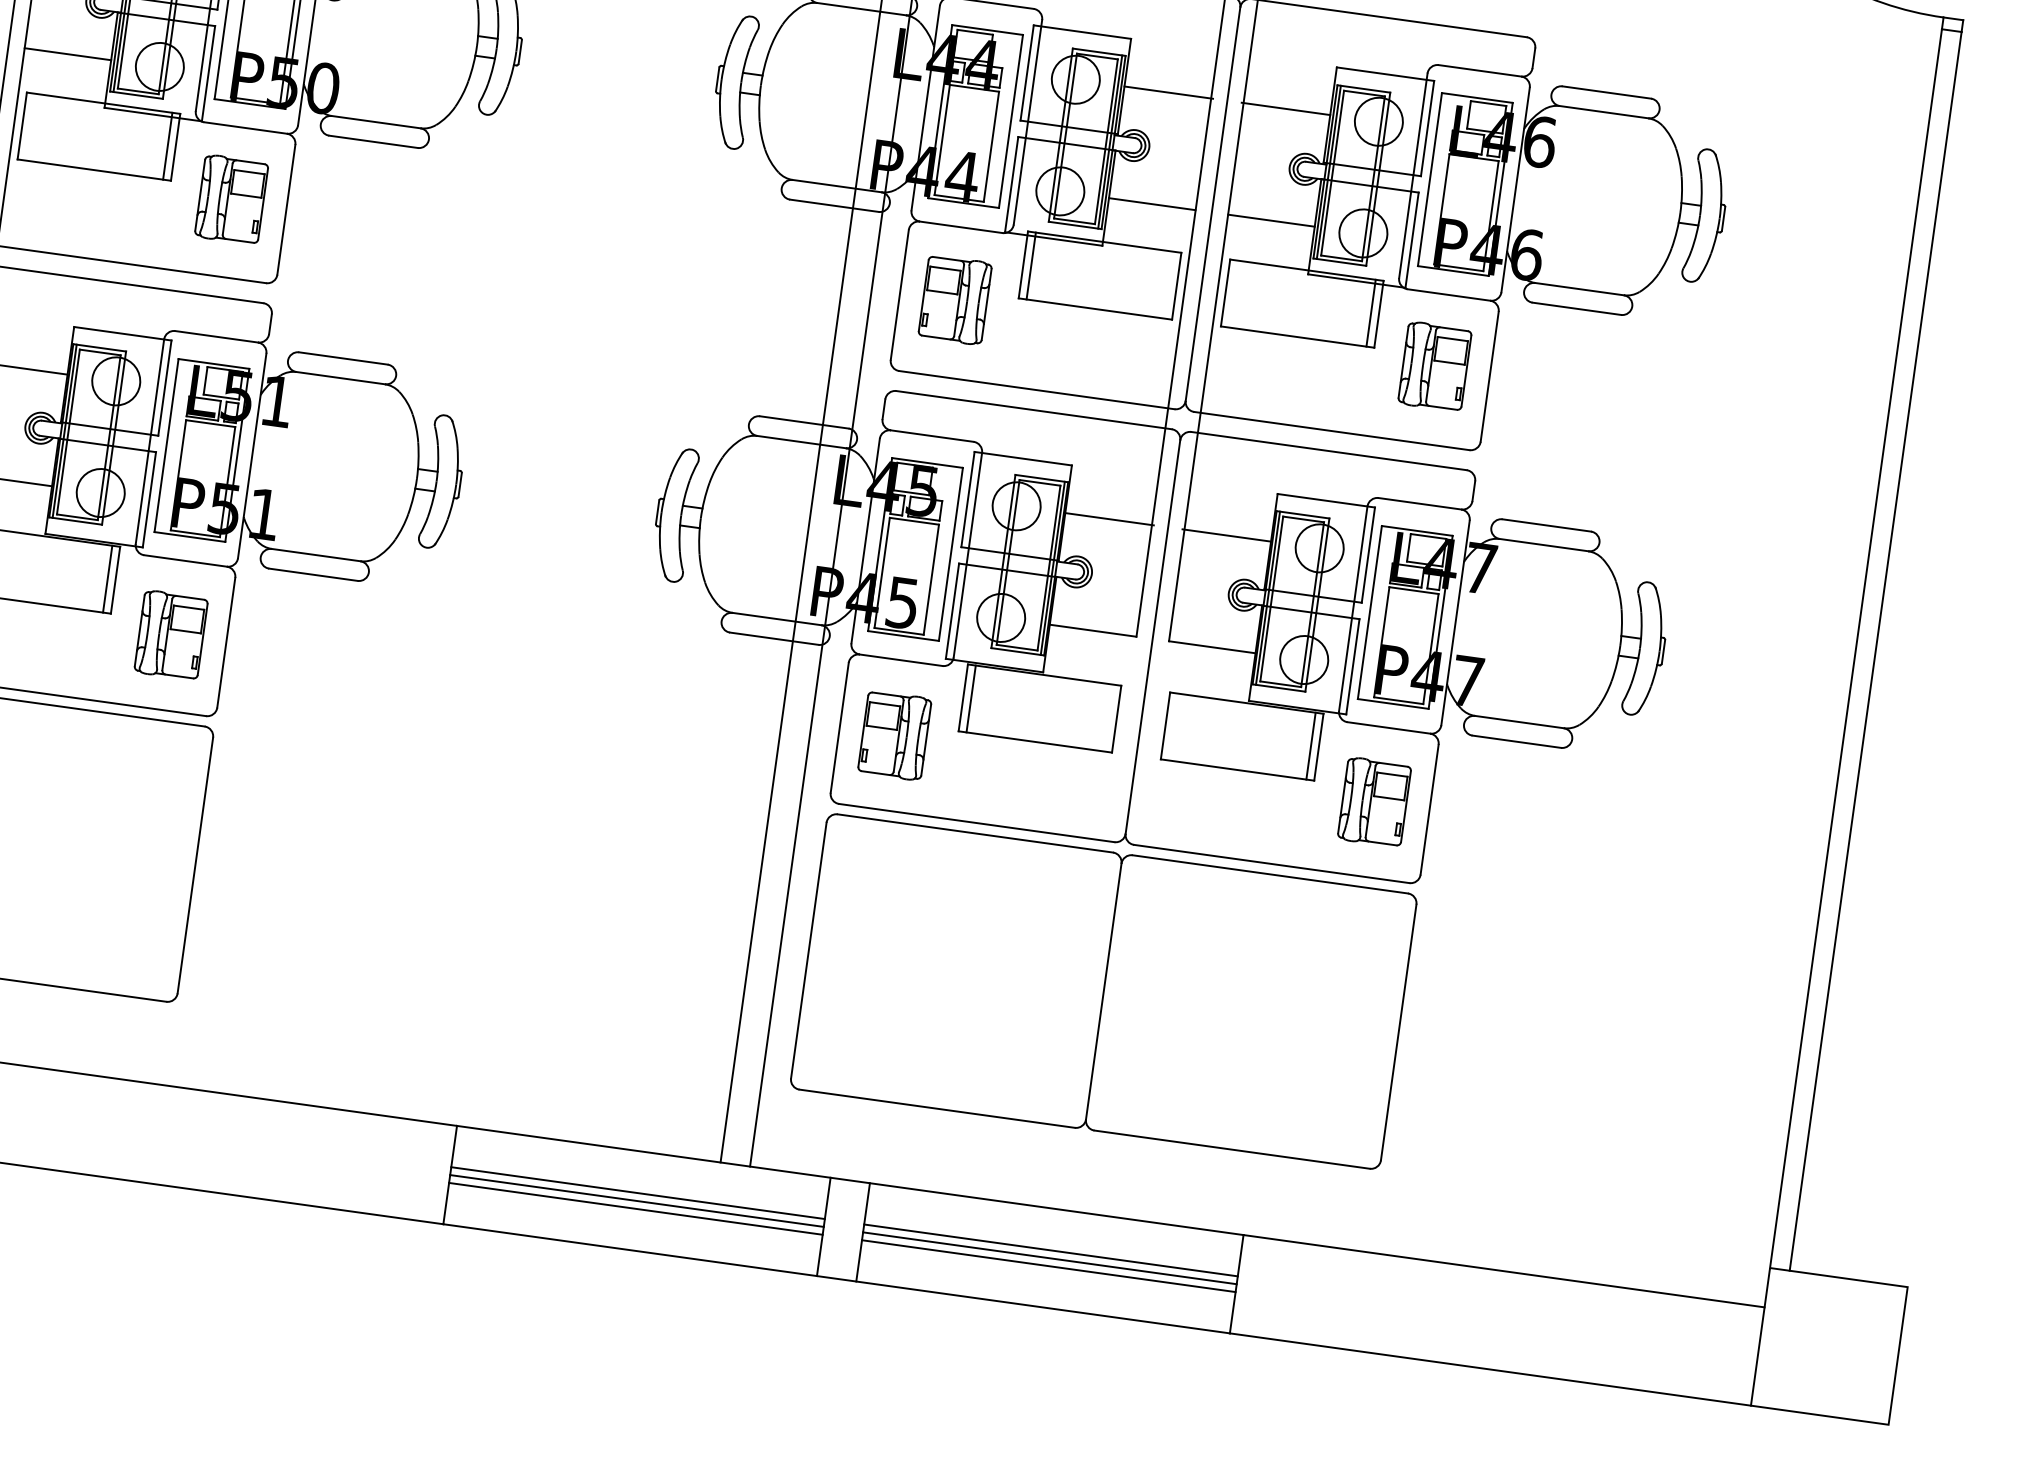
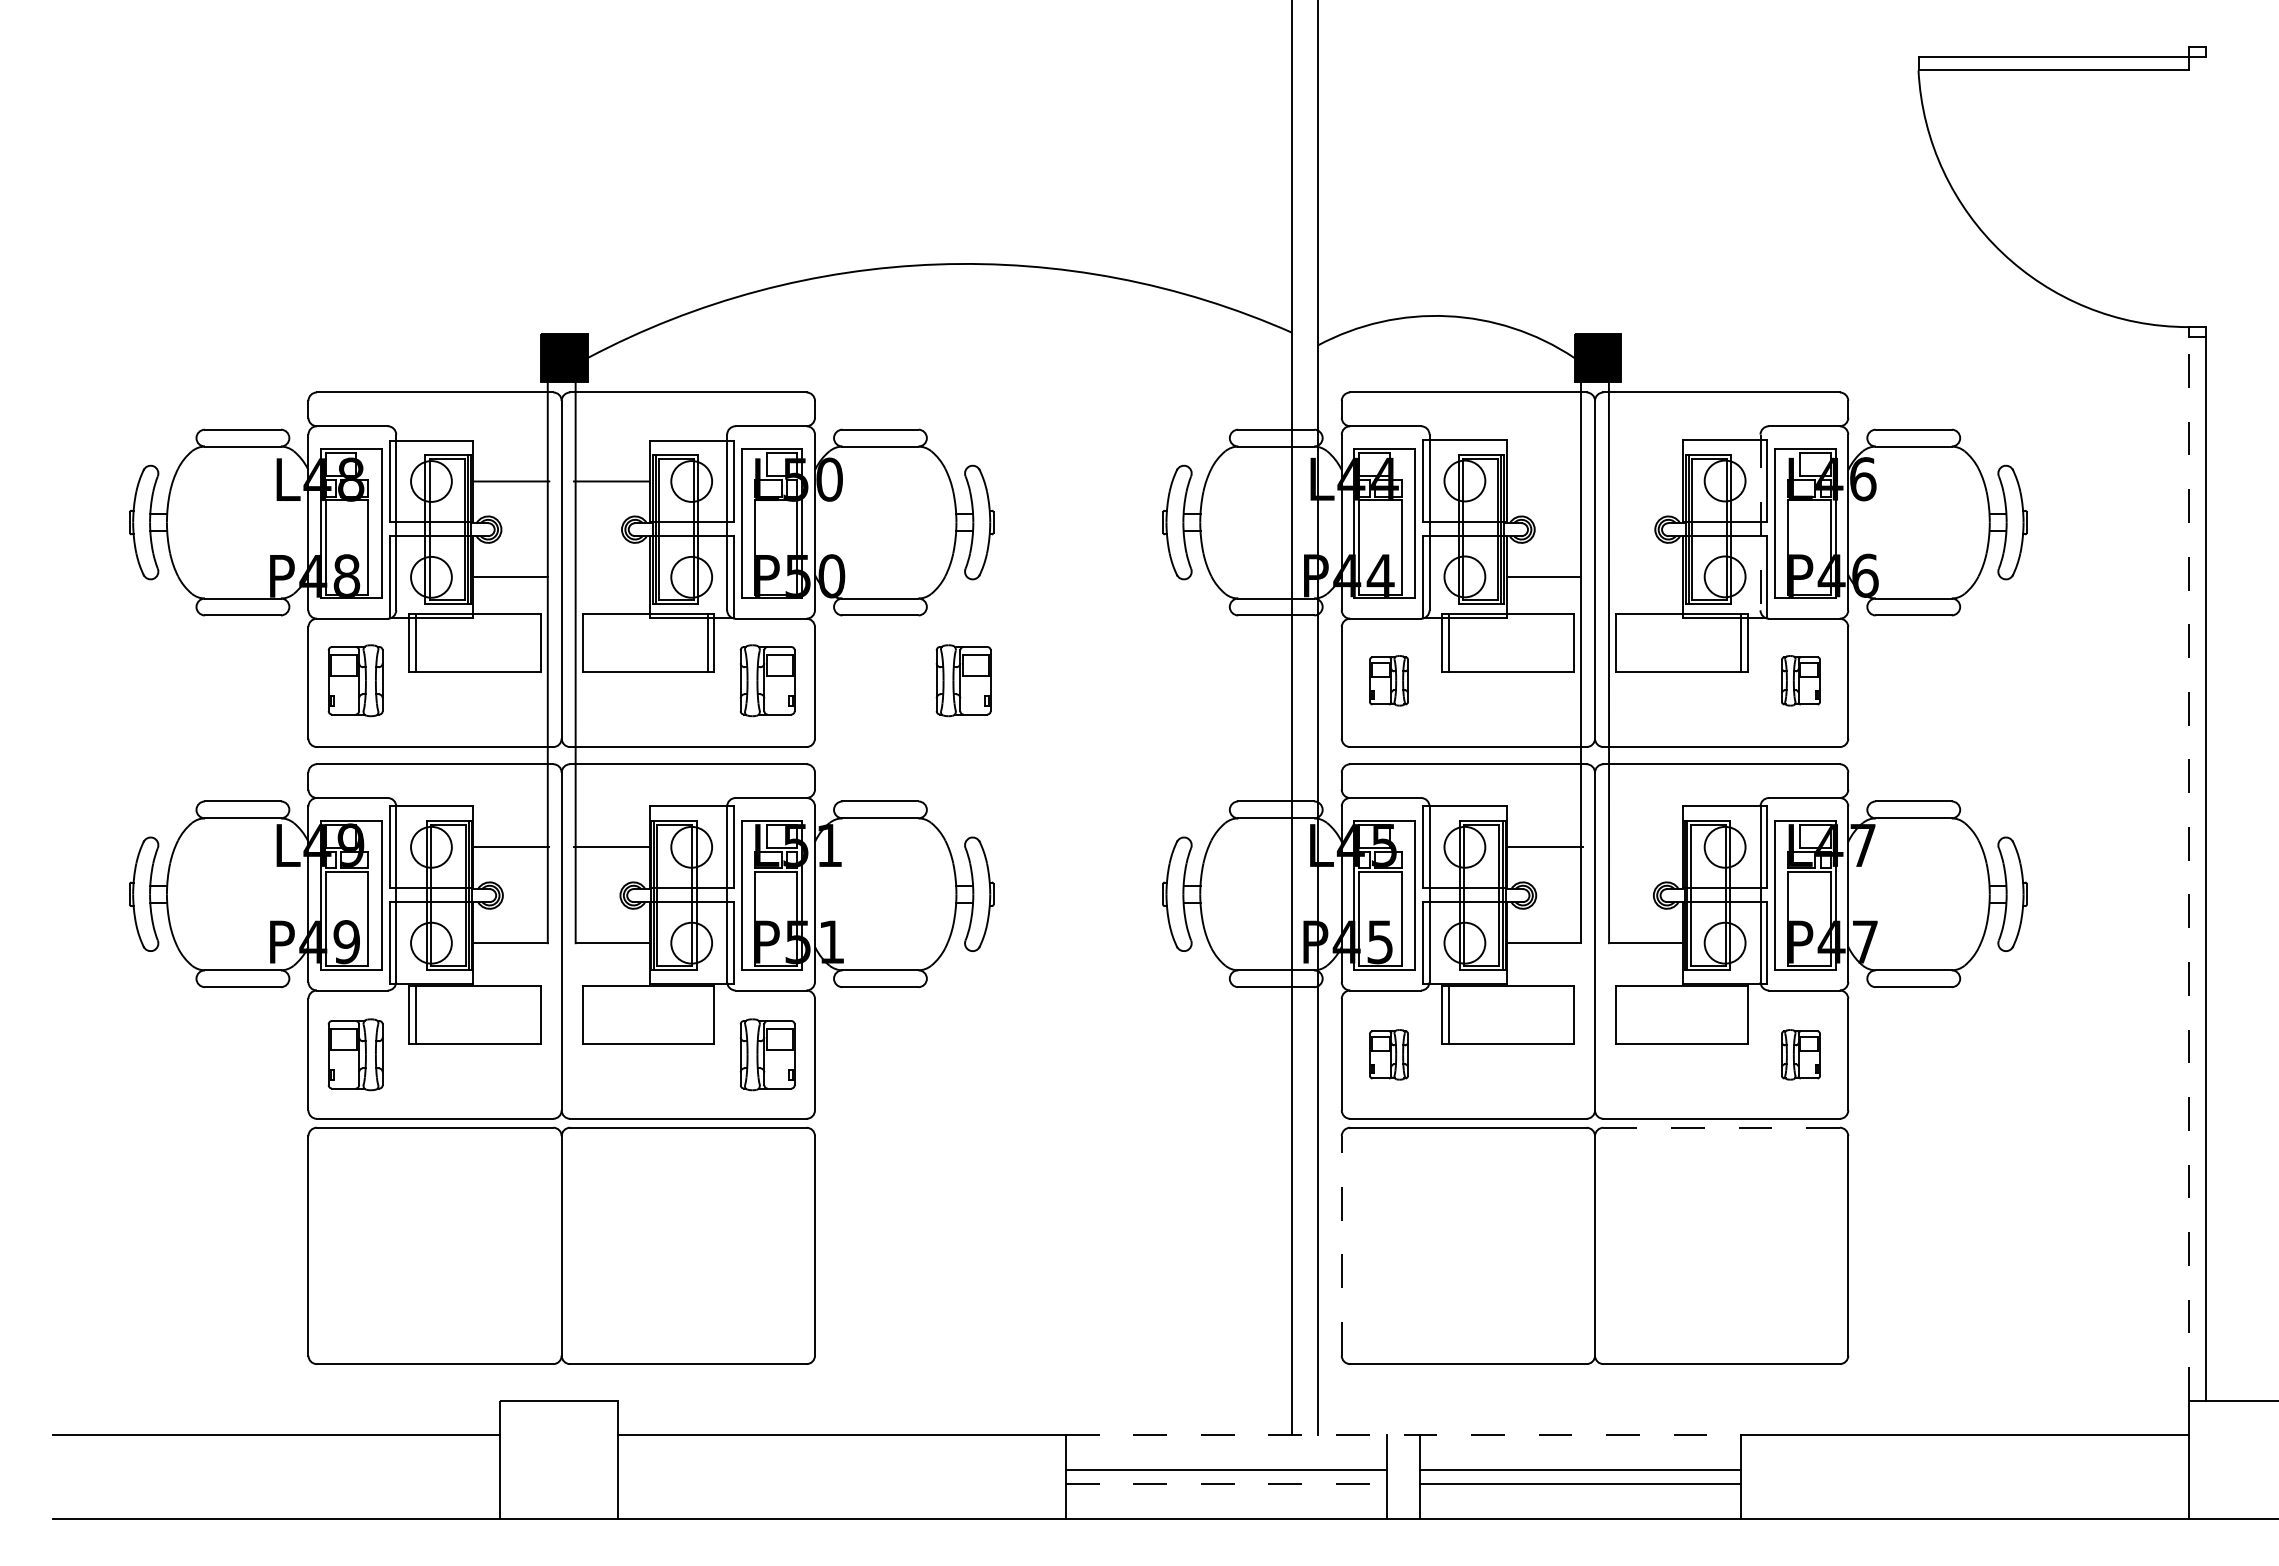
line: (67, 54) -> (612, 577), removed
line: (1168, 93) -> (1544, 481), removed
line: (1286, 109) -> (1645, 481), removed
line: (1413, 175) -> (1760, 522), solid -> dashed
line: (1271, 220) -> (1646, 576), removed
part: (459, 231) -> (963, 680), added
part: (954, 299) -> (1388, 680), size x0.7
part: (1434, 366) -> (1800, 680), size x0.7
line: (1226, 535) -> (1645, 847), removed
line: (107, 578) -> (707, 1014), removed
line: (1855, 649) -> (2188, 869), solid -> dashed
part: (894, 735) -> (1388, 1054), size x0.7
line: (1310, 745) -> (1740, 1014), removed
part: (1373, 801) -> (1800, 1054), size x0.7
line: (1271, 874) -> (1722, 1127), solid -> dashed
line: (808, 950) -> (1341, 1245), solid -> dashed
line: (850, 1180) -> (1403, 1434), solid -> dashed
line: (636, 1200) -> (1225, 1476), removed
line: (636, 1208) -> (1226, 1483), solid -> dashed
line: (1049, 1257) -> (1580, 1476), removed

